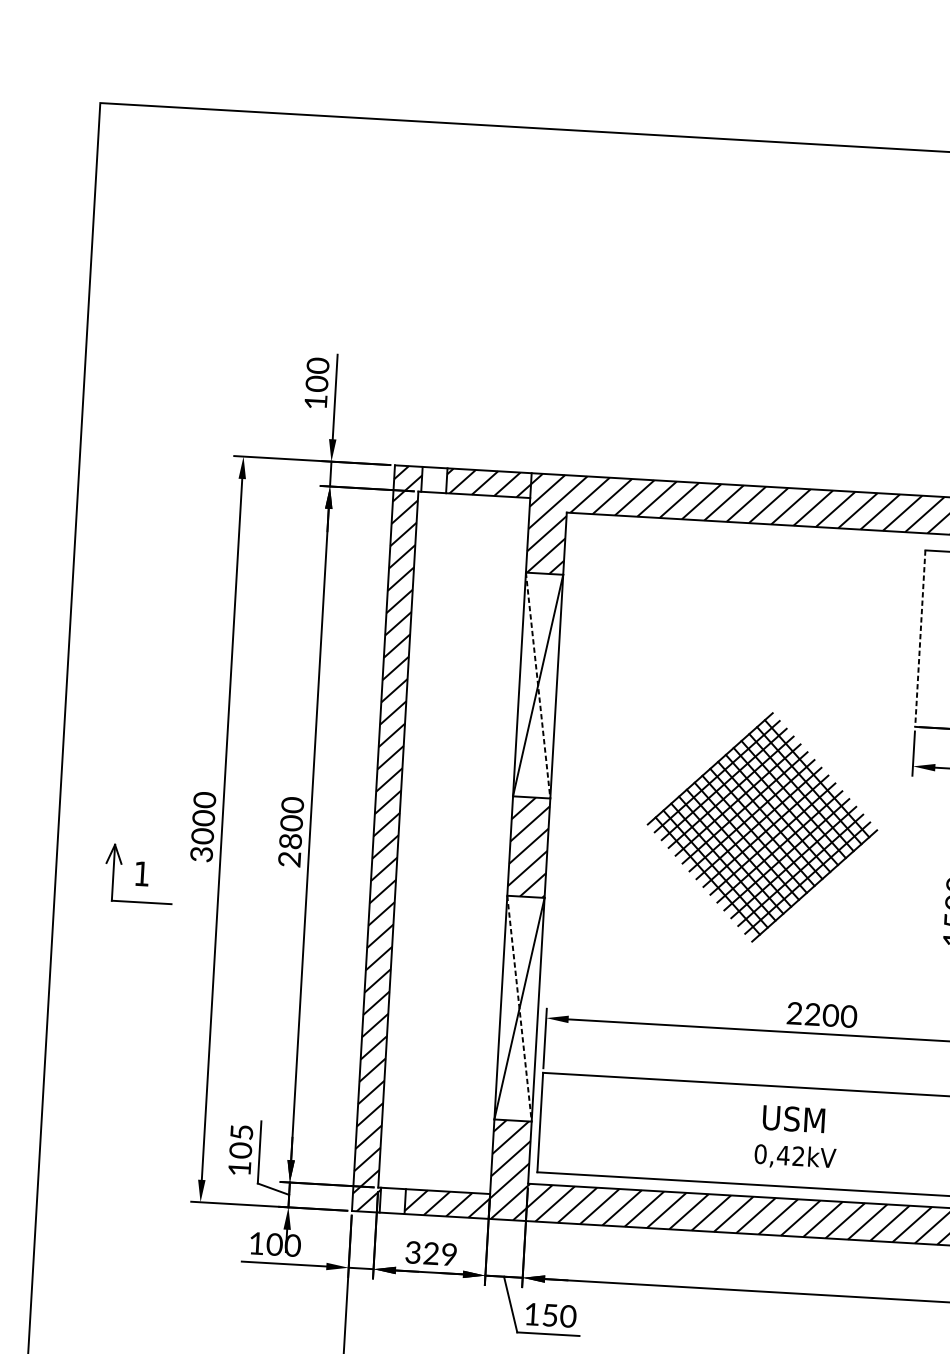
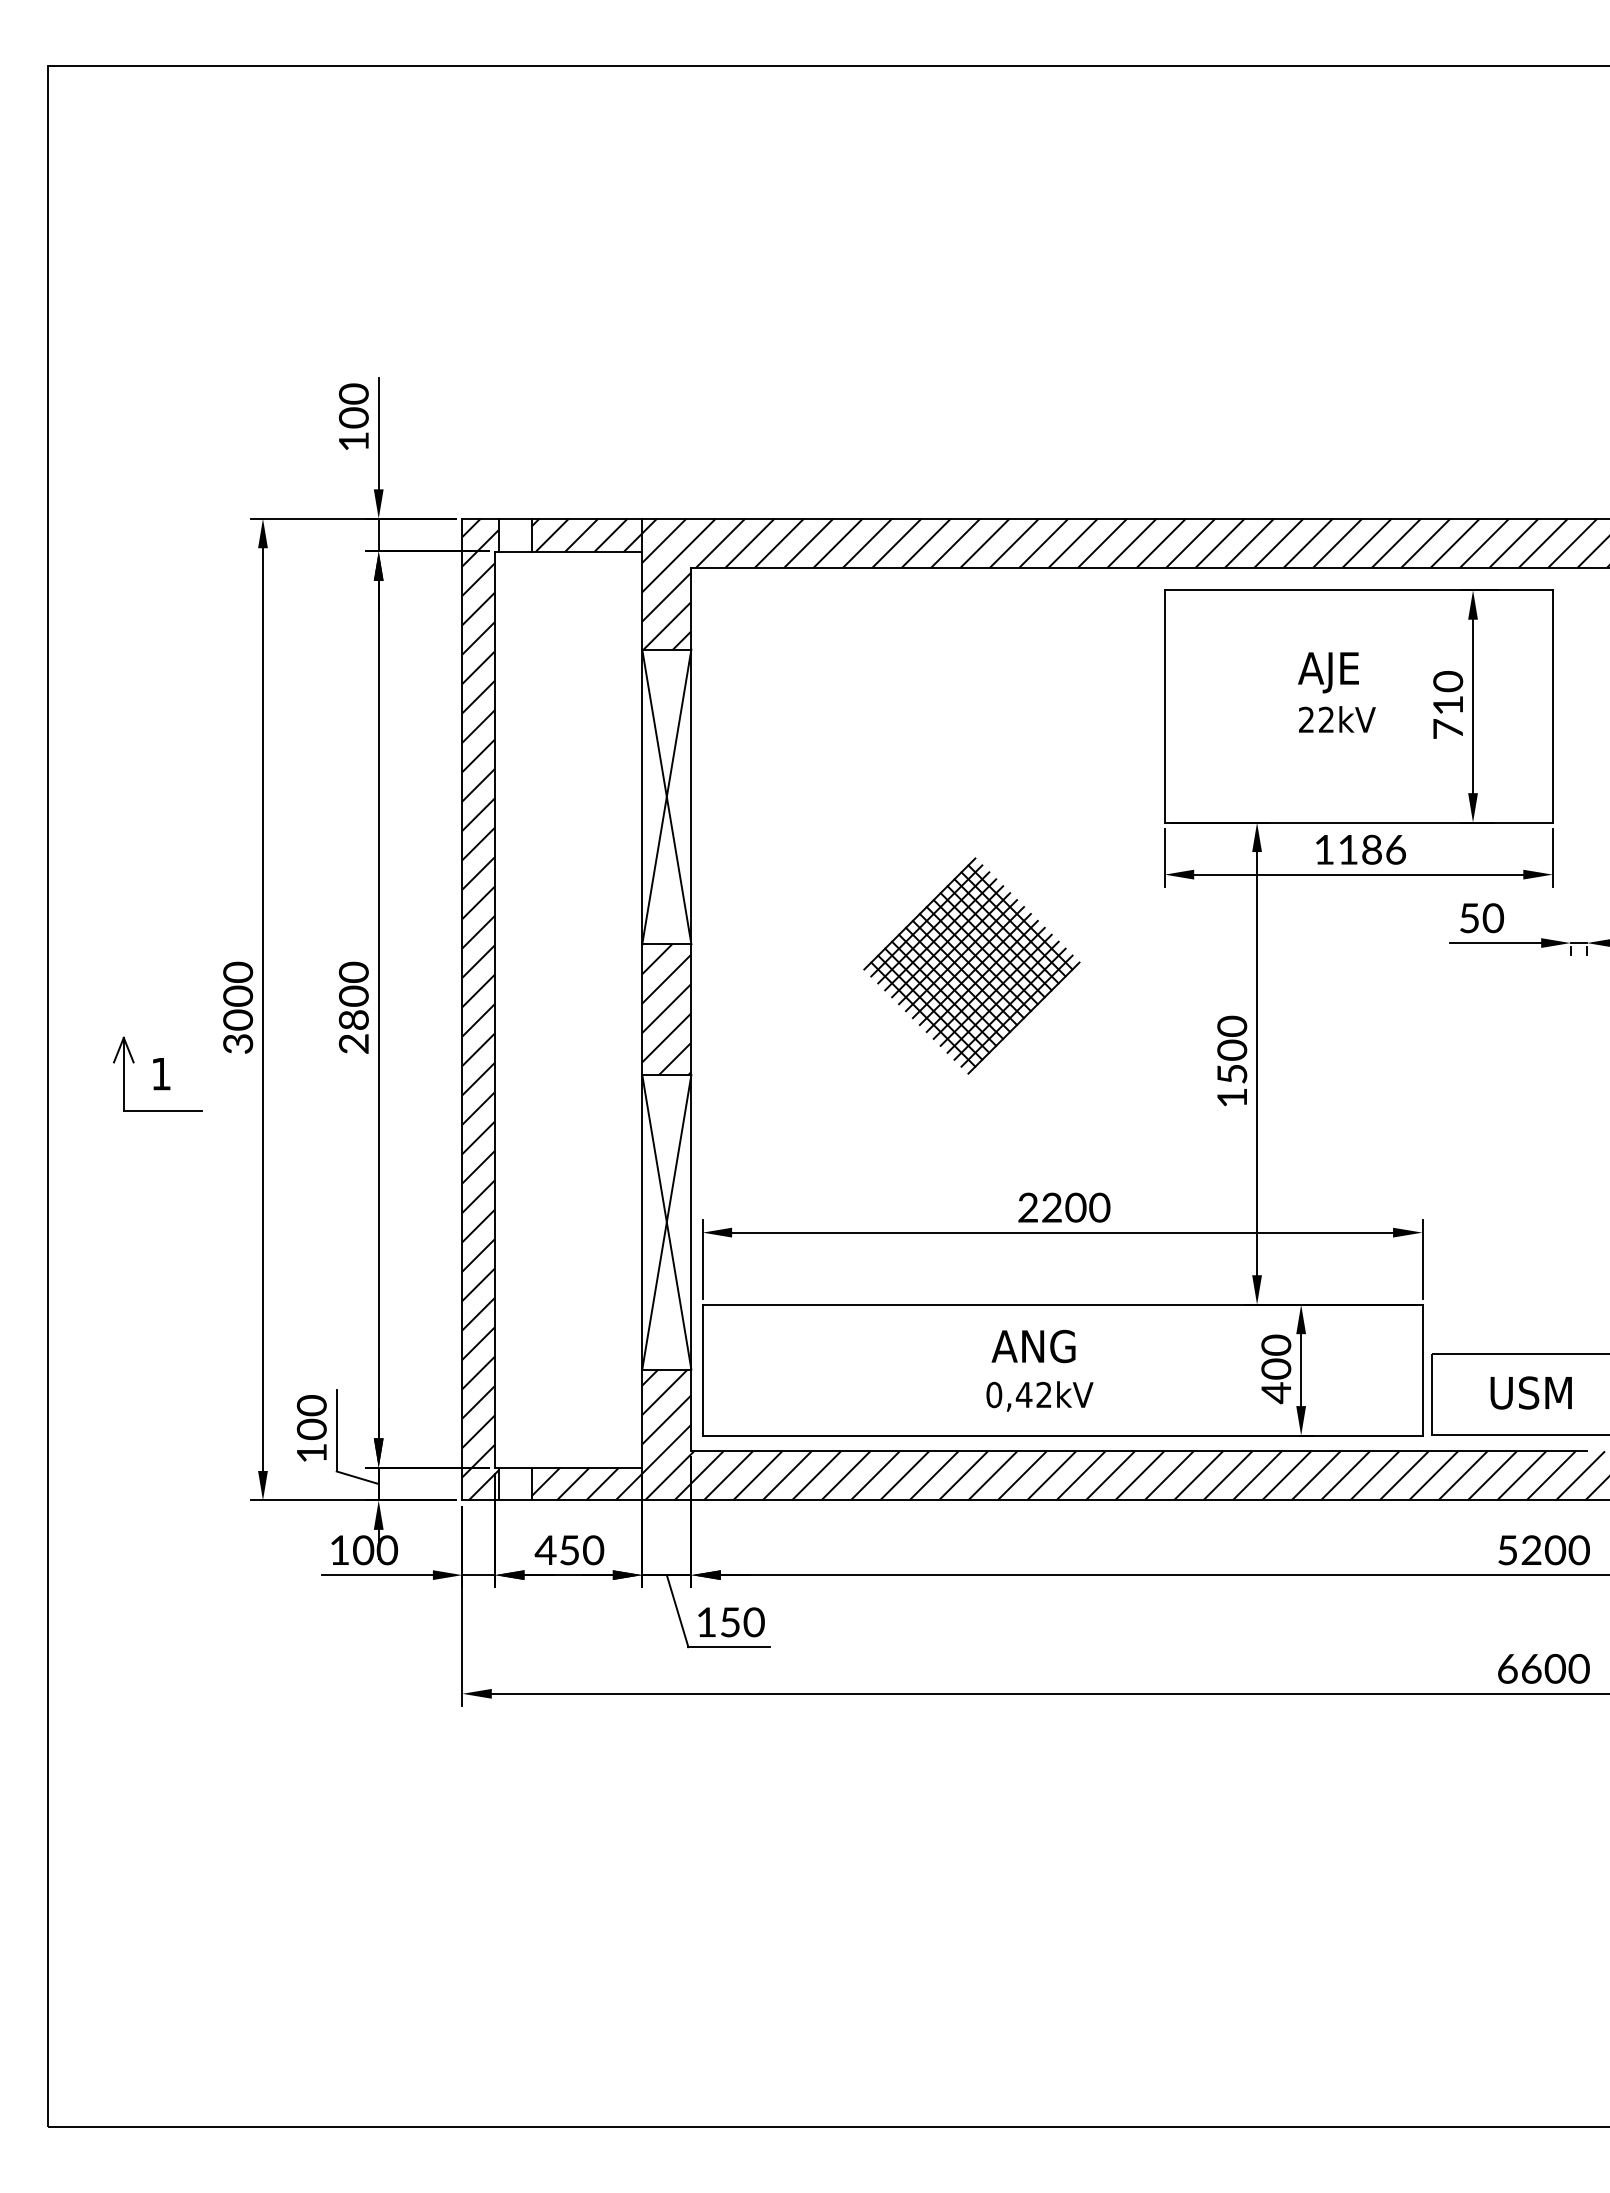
line: (920, 638) -> (1164, 706), dashed -> solid
line: (537, 685) -> (666, 797), dashed -> solid
part: (762, 826) -> (971, 965), size x0.71
line: (519, 1008) -> (666, 1222), dashed -> solid
text: (792, 1119) -> (1033, 1346), USM -> ANG
text: (241, 1132) -> (311, 1405), 105 -> 100
text: (431, 1253) -> (569, 1550), 329 -> 450

